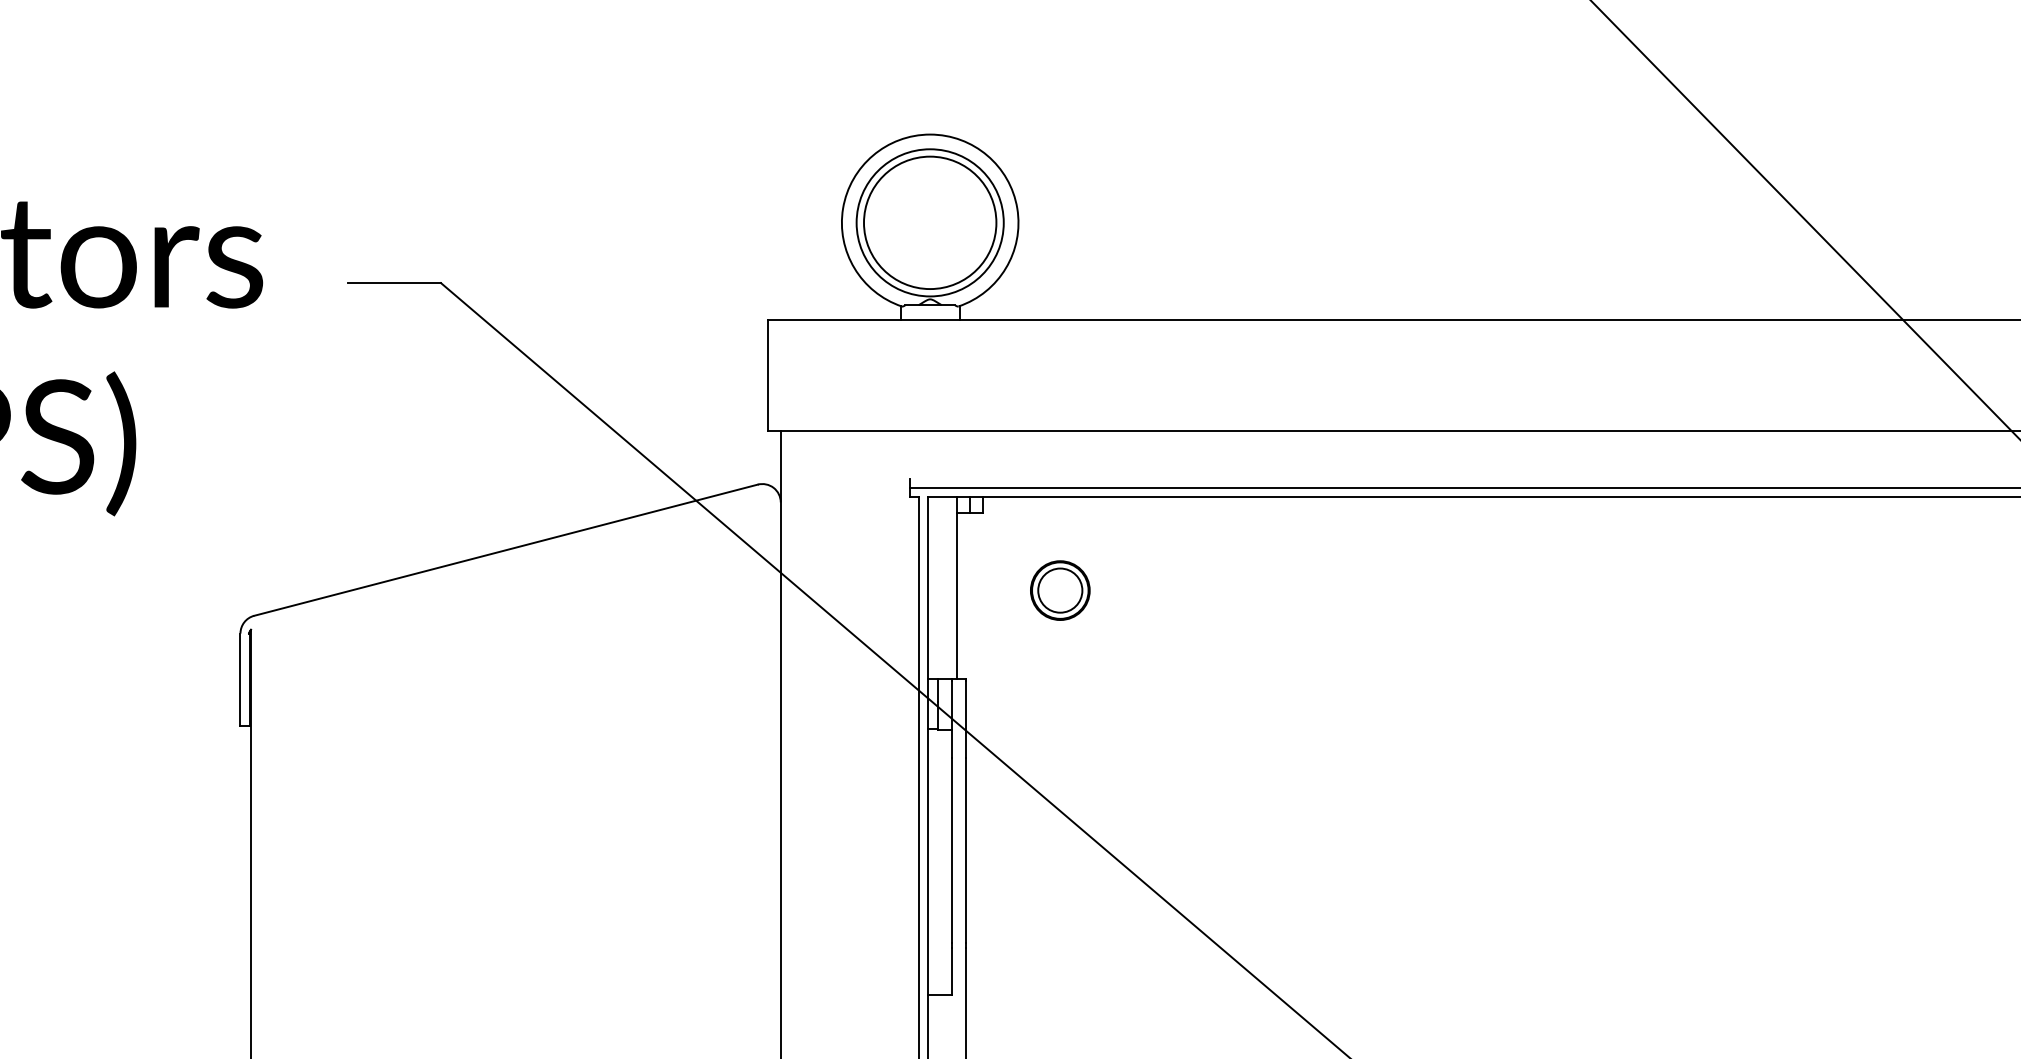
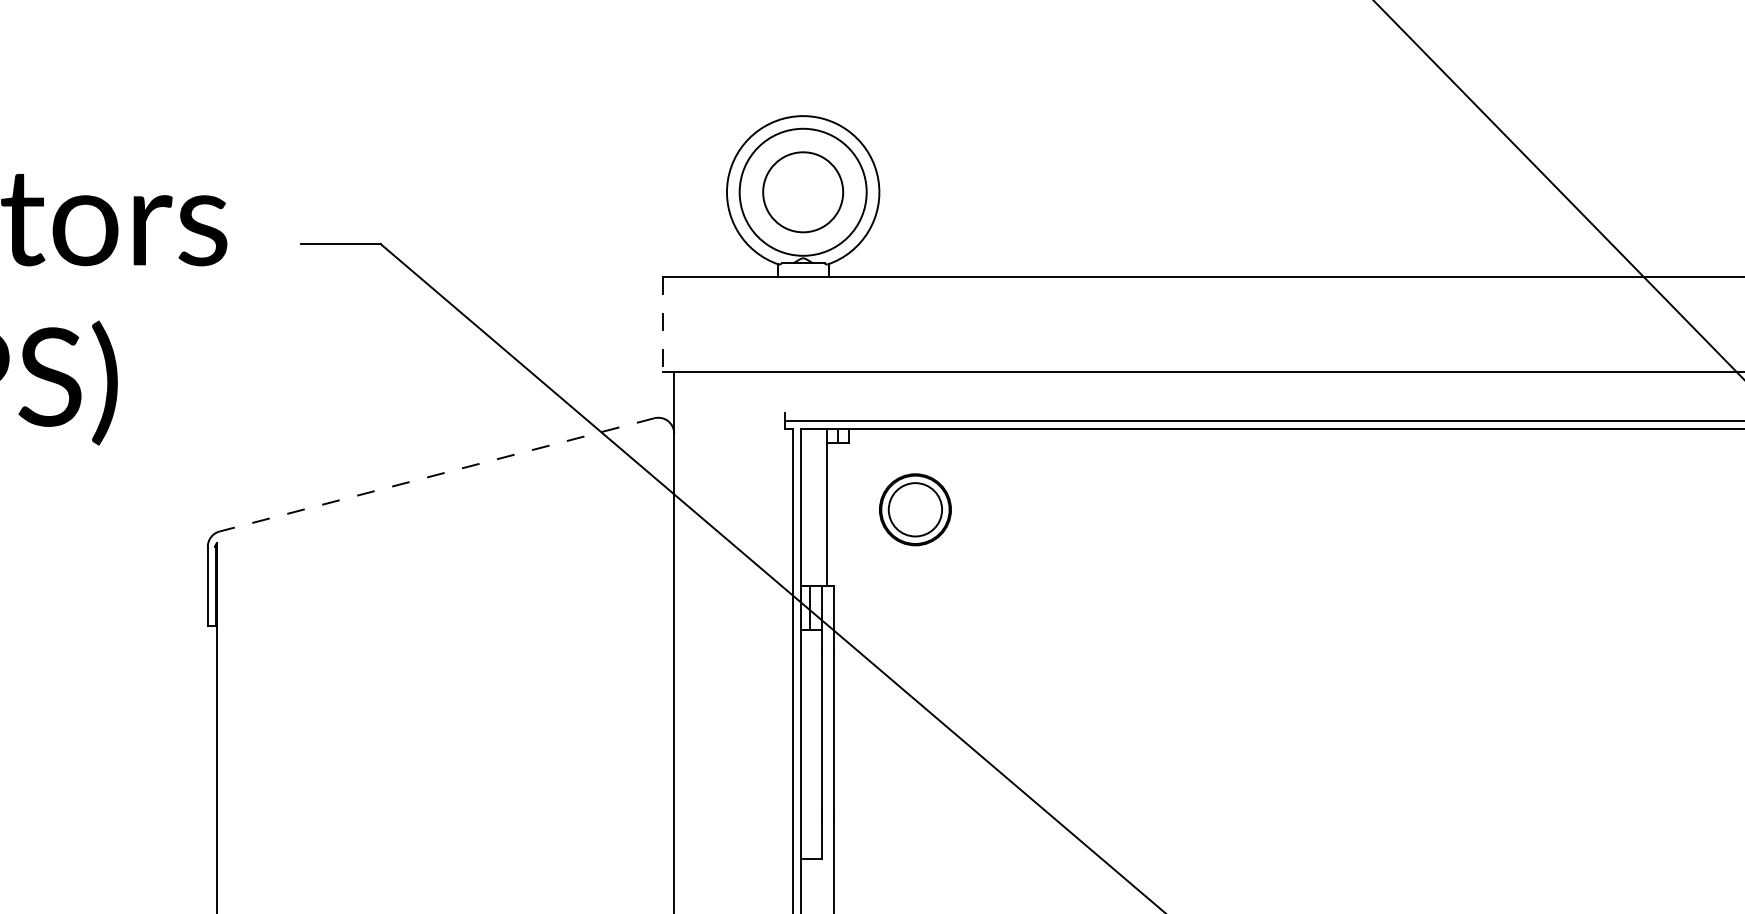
circle: (929, 222) -> (802, 191), size x0.7
line: (768, 376) -> (663, 324), solid -> dashed
line: (505, 550) -> (436, 475), solid -> dashed
part: (1060, 590) -> (915, 509), size x1.4

